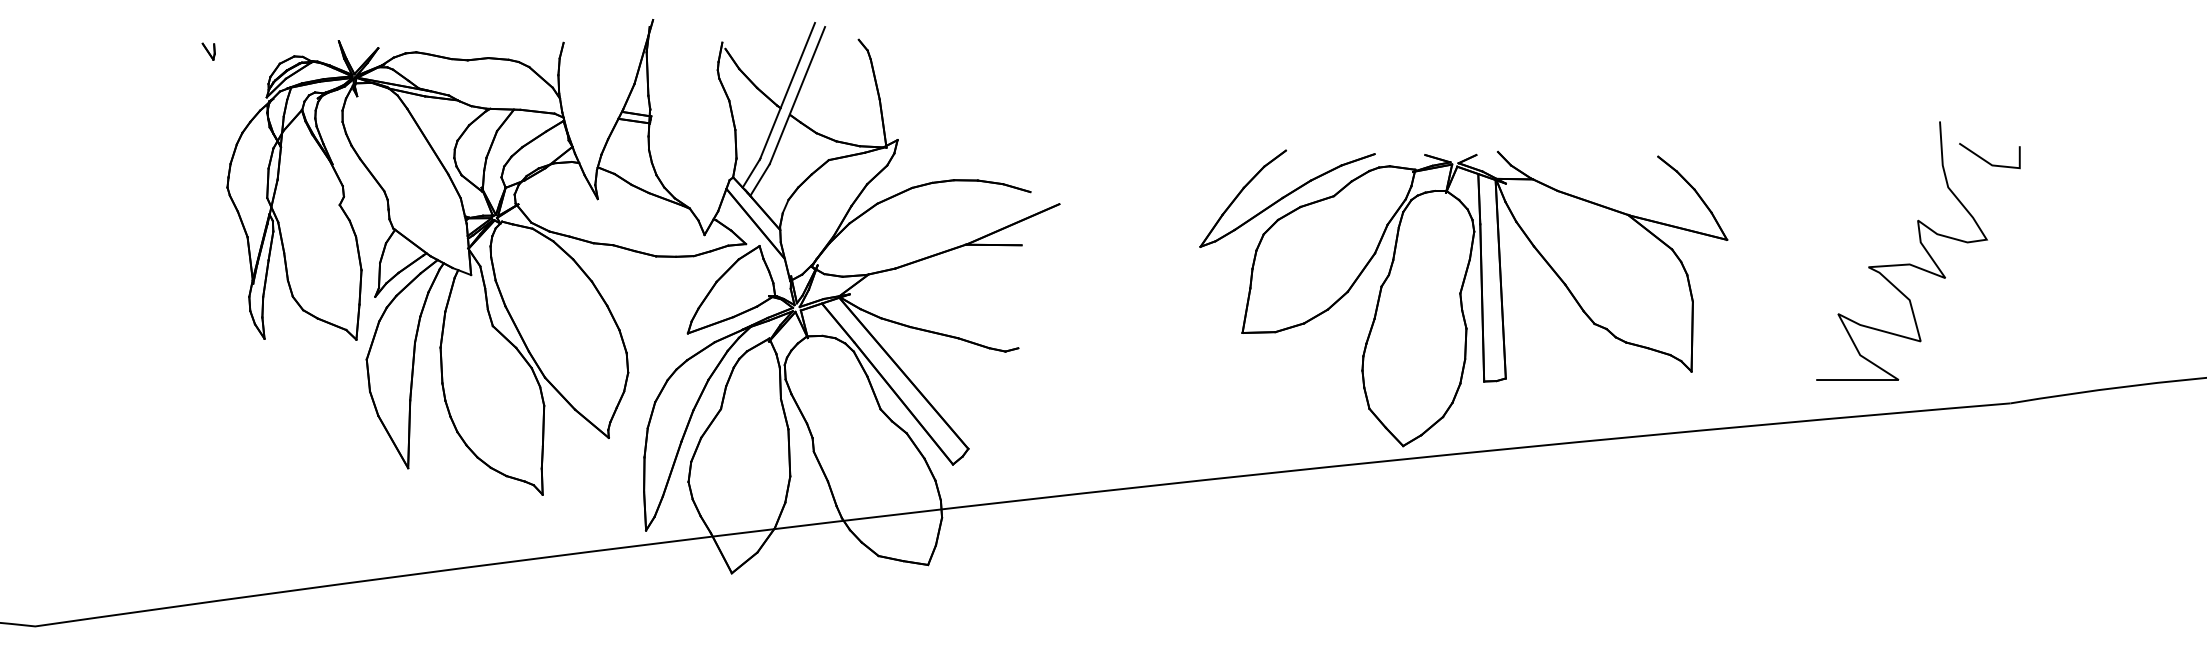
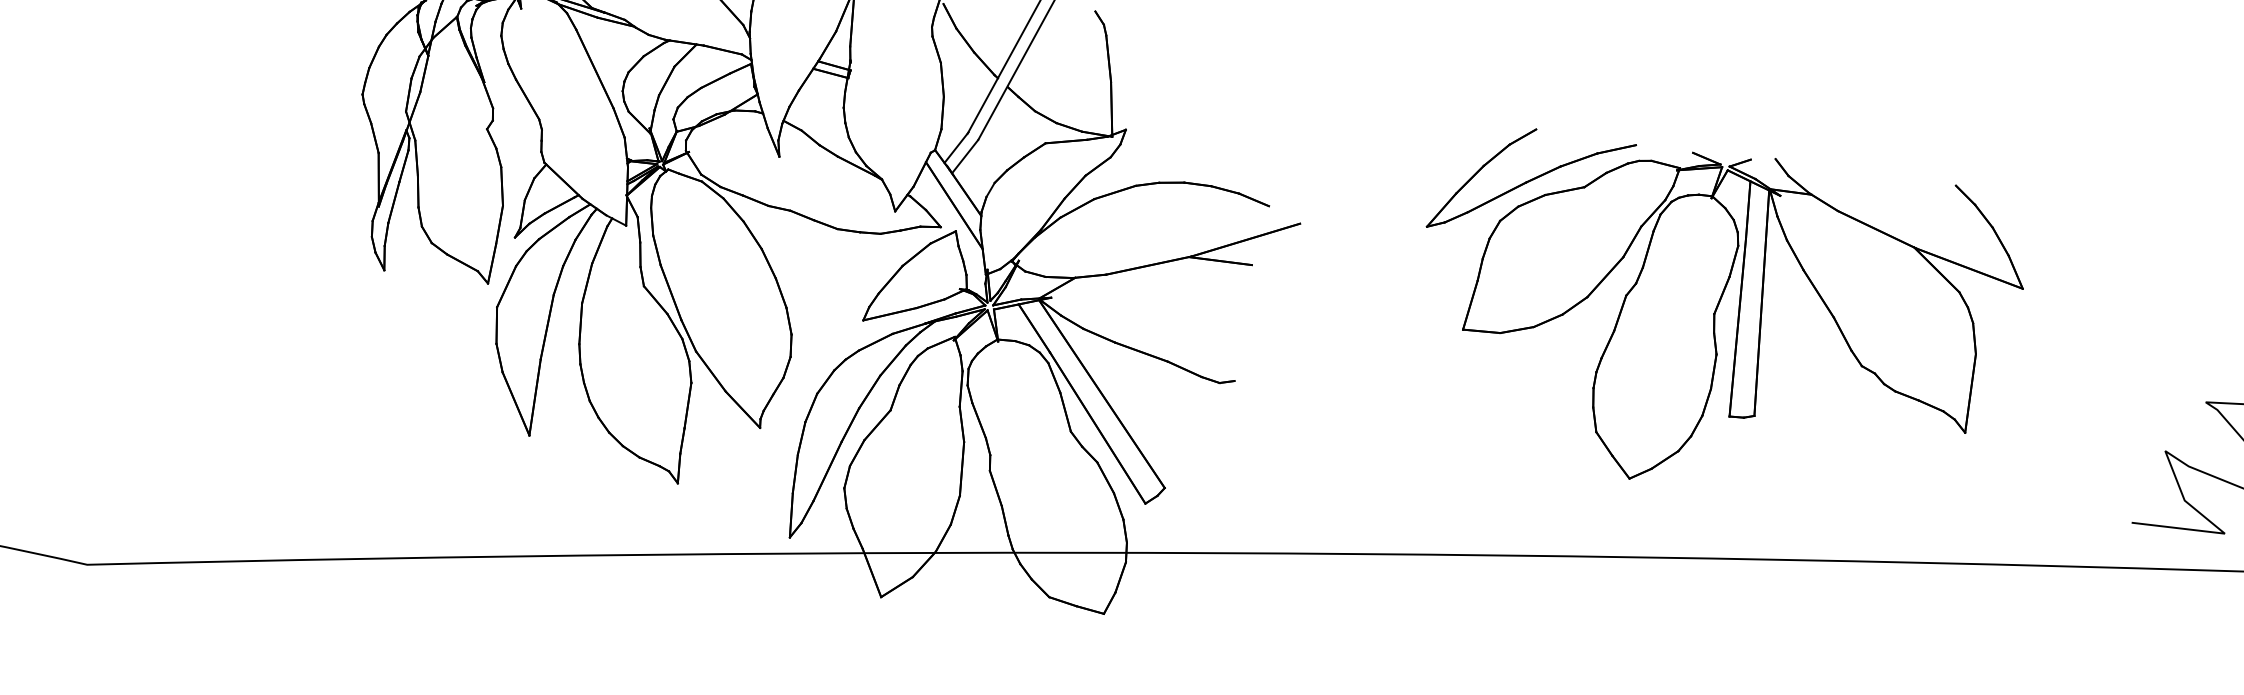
part: (1463, 298) -> (1717, 320), moved

